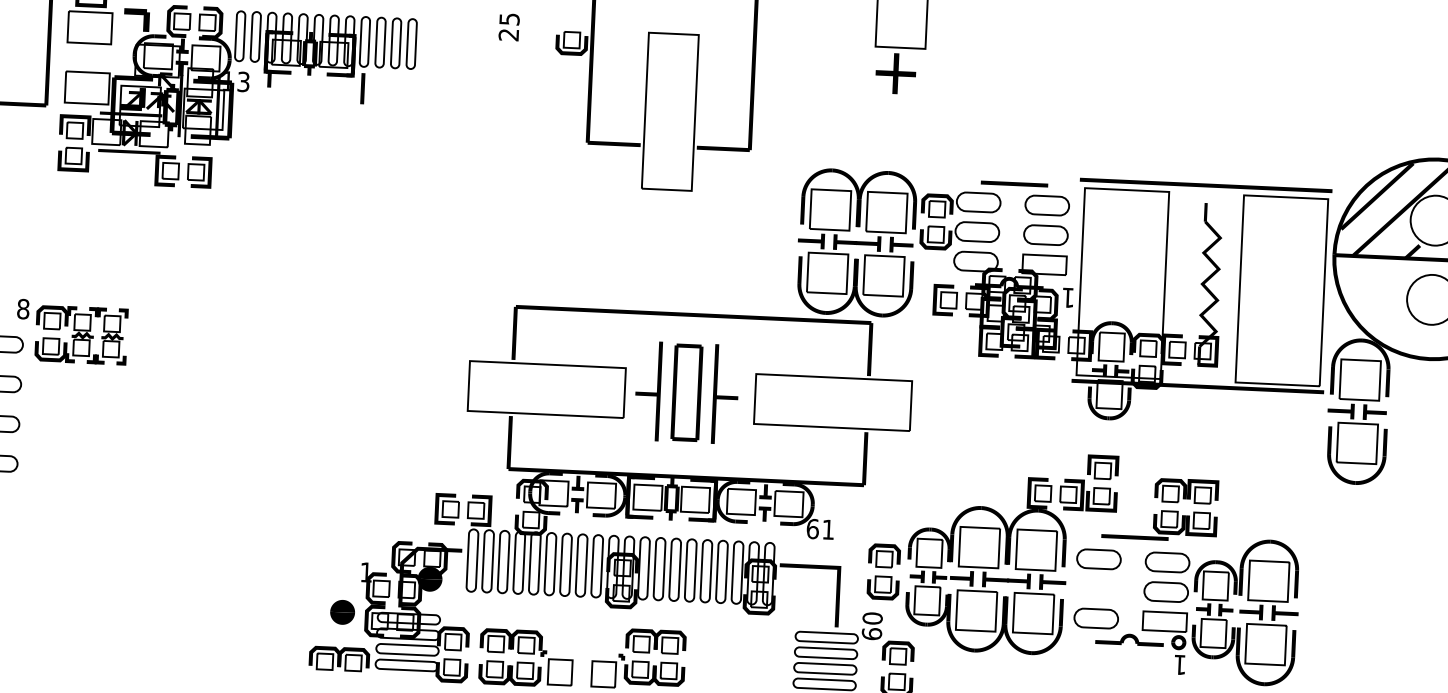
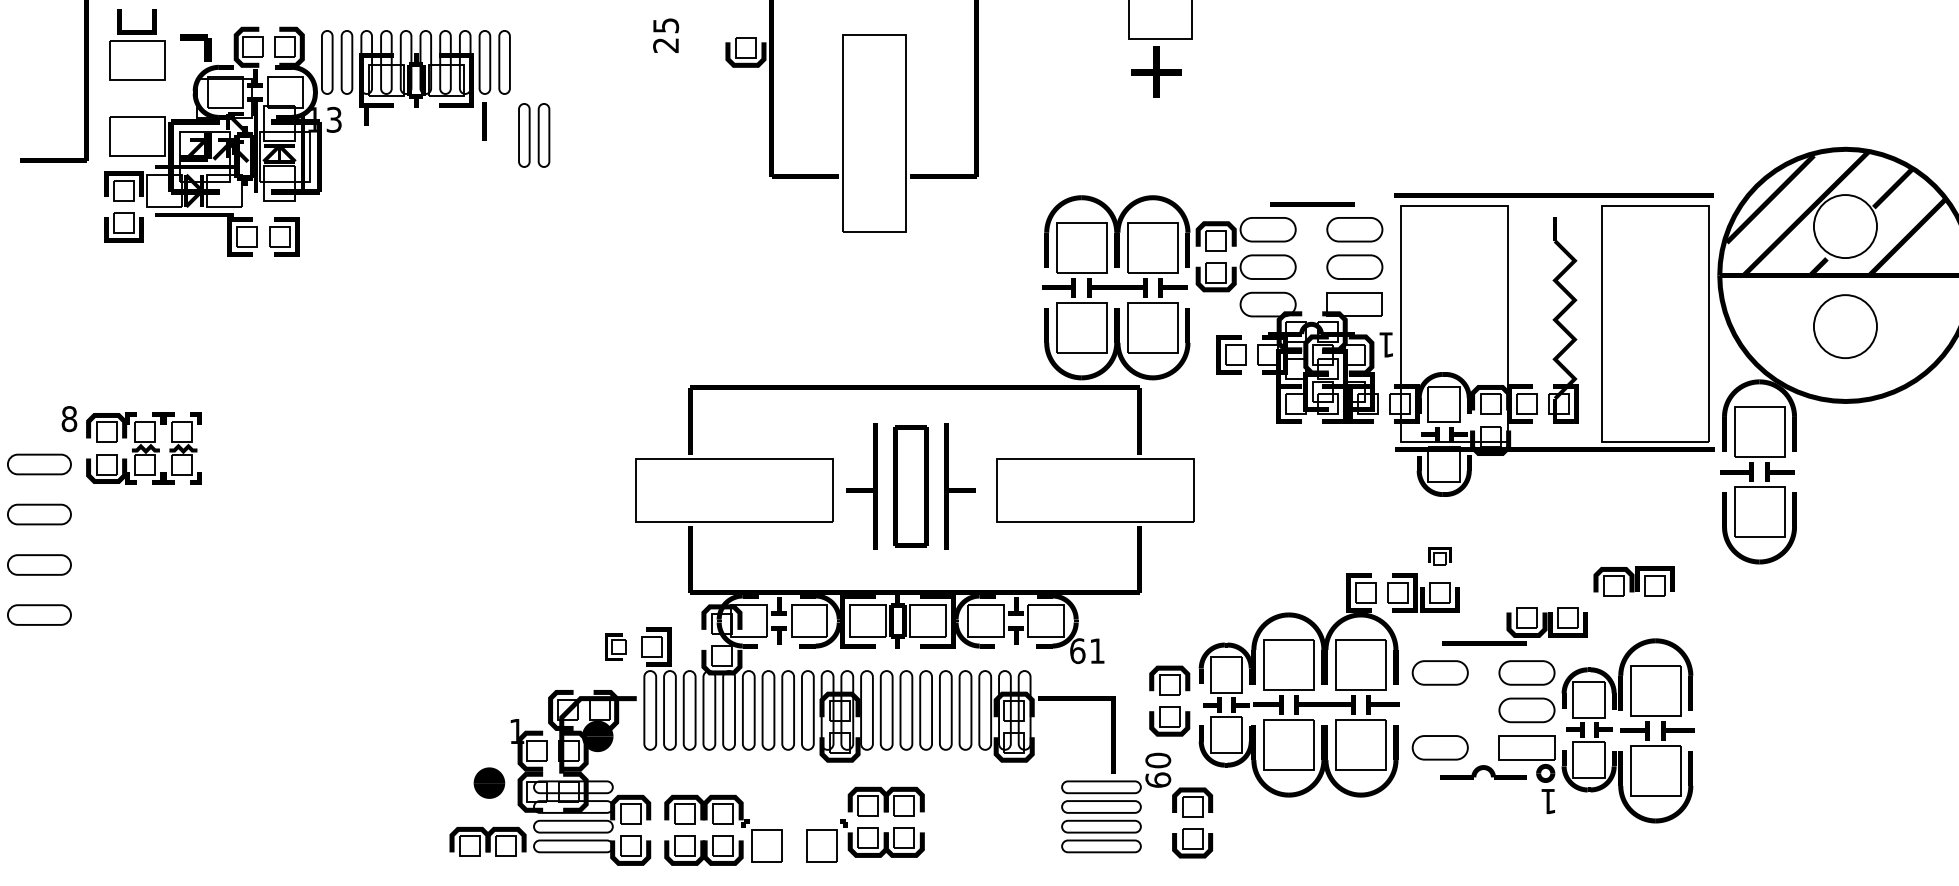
part: (404, 43) -> (534, 135), moved
part: (1102, 467) -> (1439, 556), size x0.6
part: (1186, 490) -> (1633, 581), moved
part: (447, 508) -> (615, 646), size x0.7

